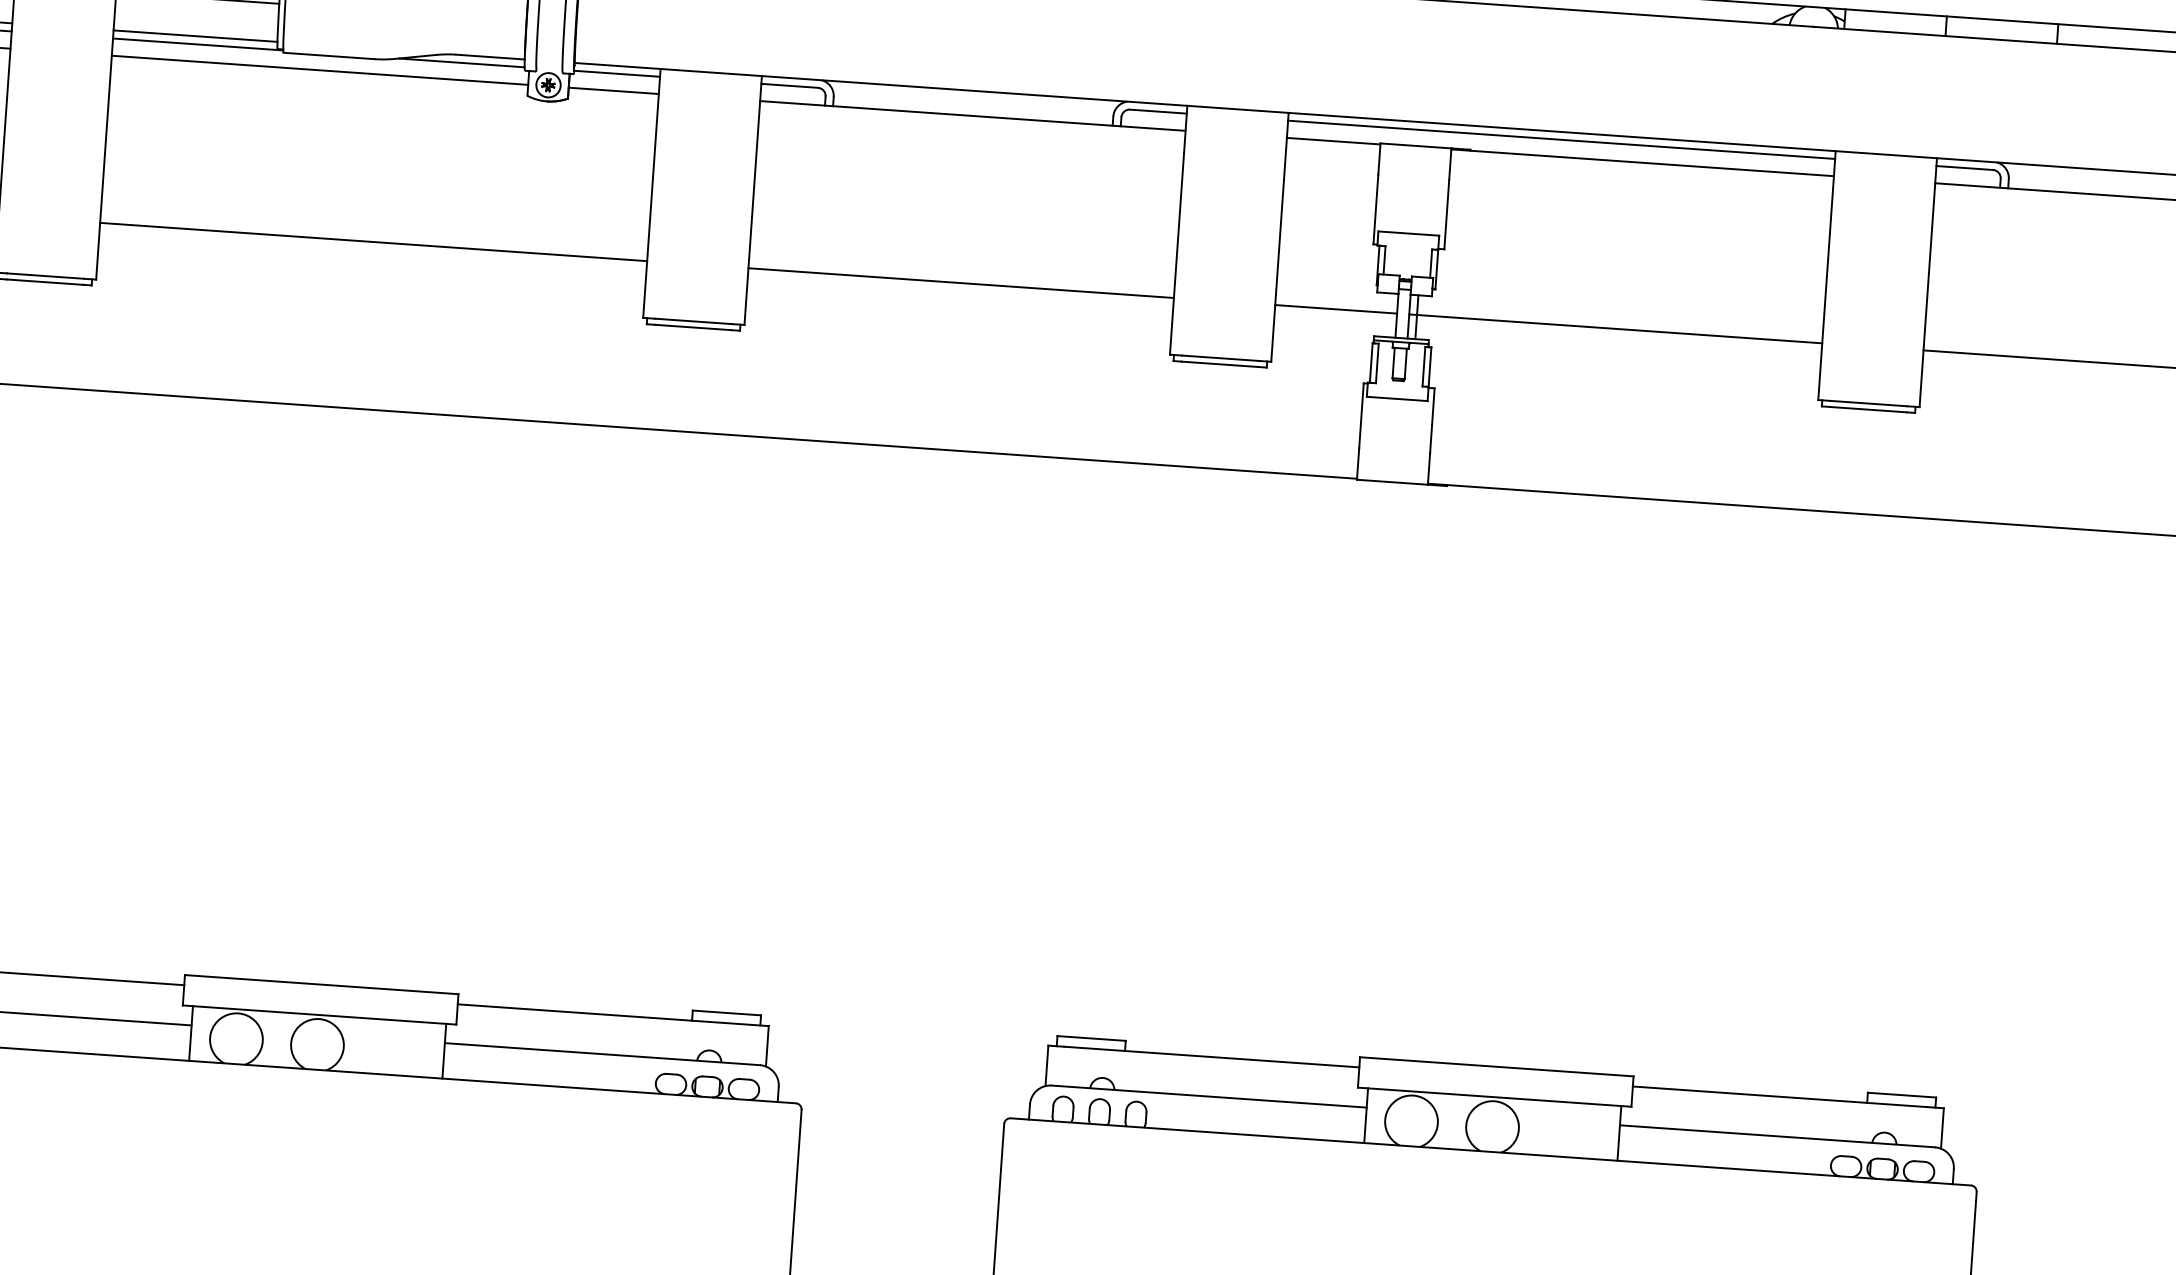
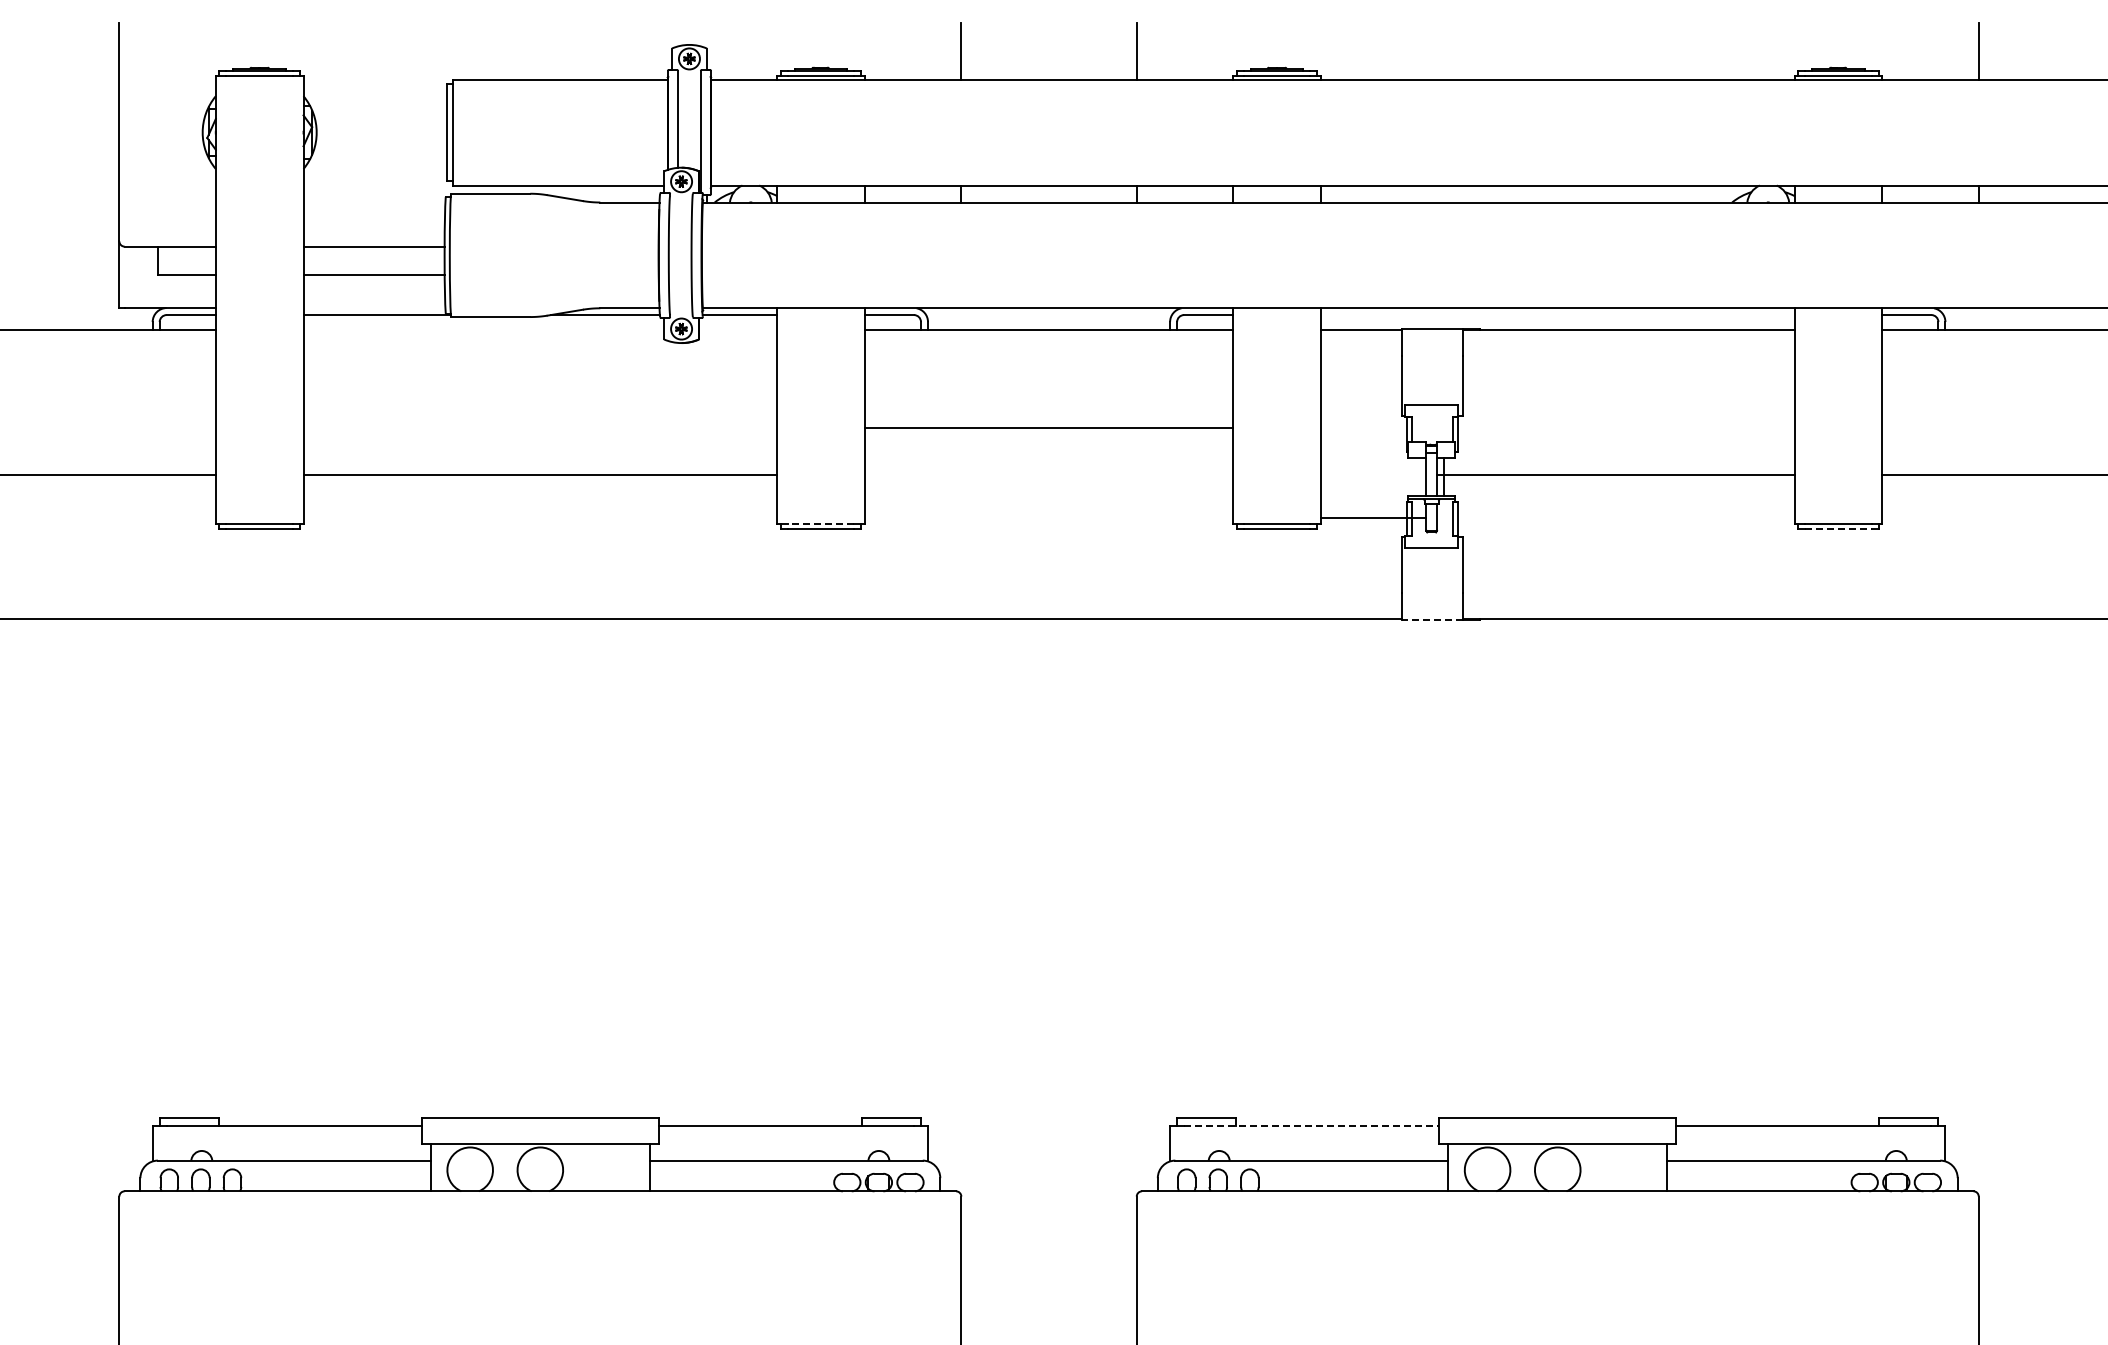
line: (195, 36) -> (374, 308), removed
line: (319, 69) -> (483, 329), removed
line: (614, 90) -> (738, 329), removed
line: (1561, 140) -> (1557, 315), removed
line: (960, 282) -> (1048, 427), moved
line: (1335, 309) -> (1373, 517), moved
line: (693, 321) -> (820, 523), solid -> dashed
line: (1868, 410) -> (1838, 529), solid -> dashed
line: (1392, 482) -> (1432, 620), solid -> dashed
line: (1211, 1057) -> (1311, 1126), solid -> dashed

